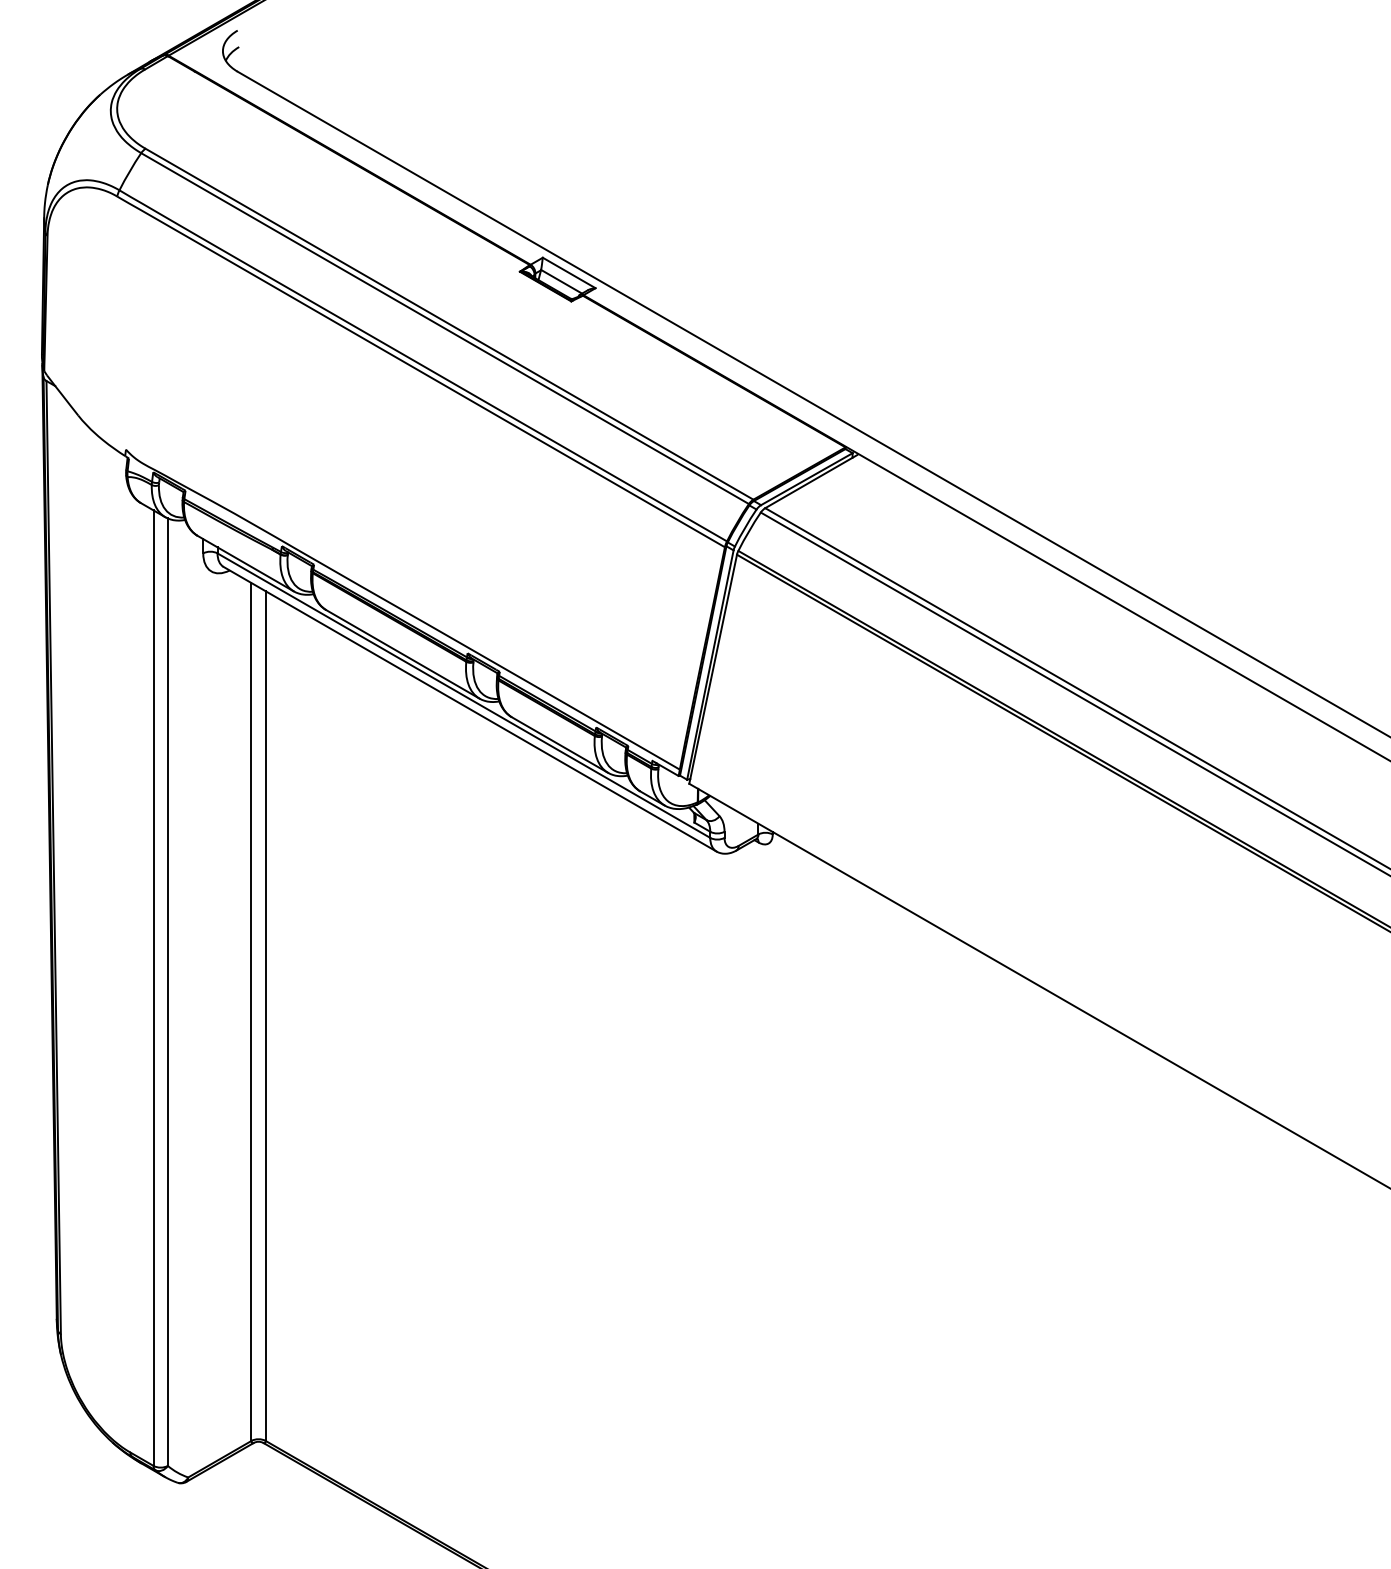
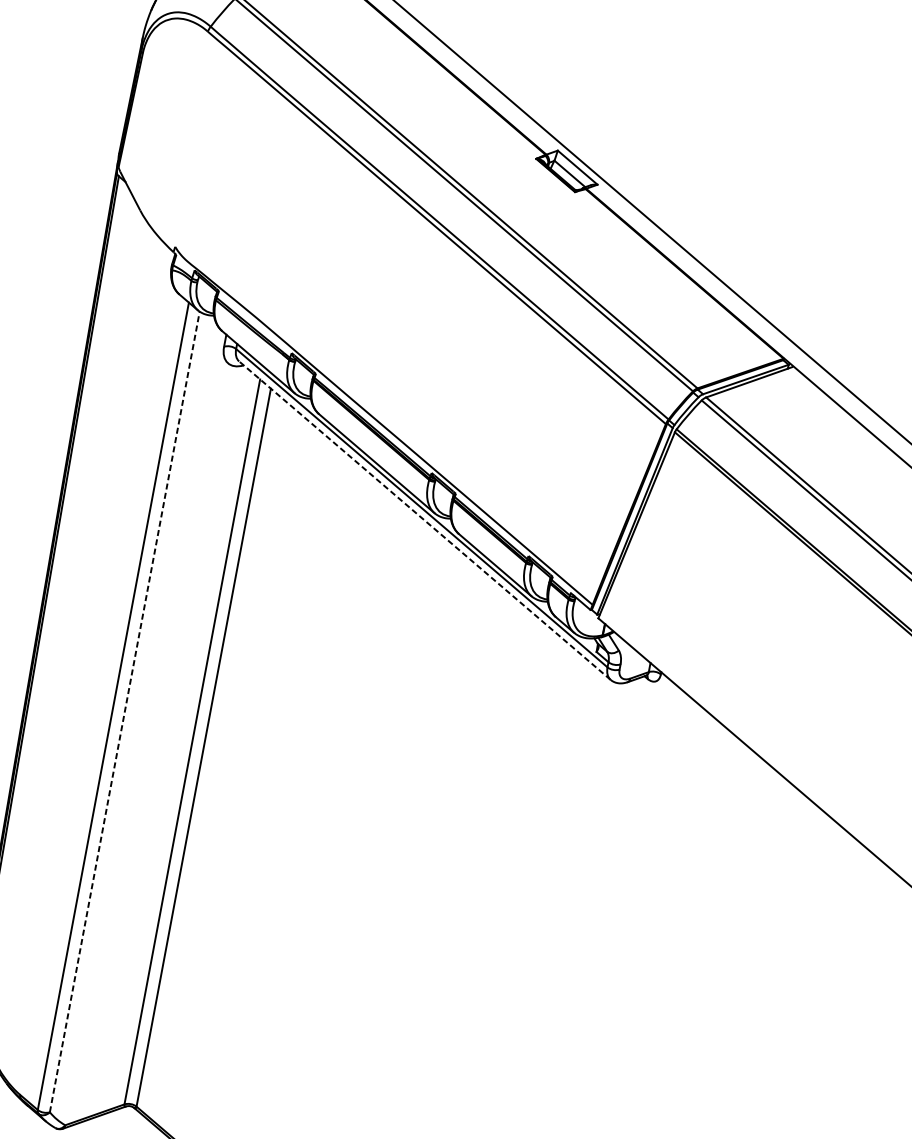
line: (470, 709) -> (425, 520), solid -> dashed
line: (167, 992) -> (124, 712), solid -> dashed

